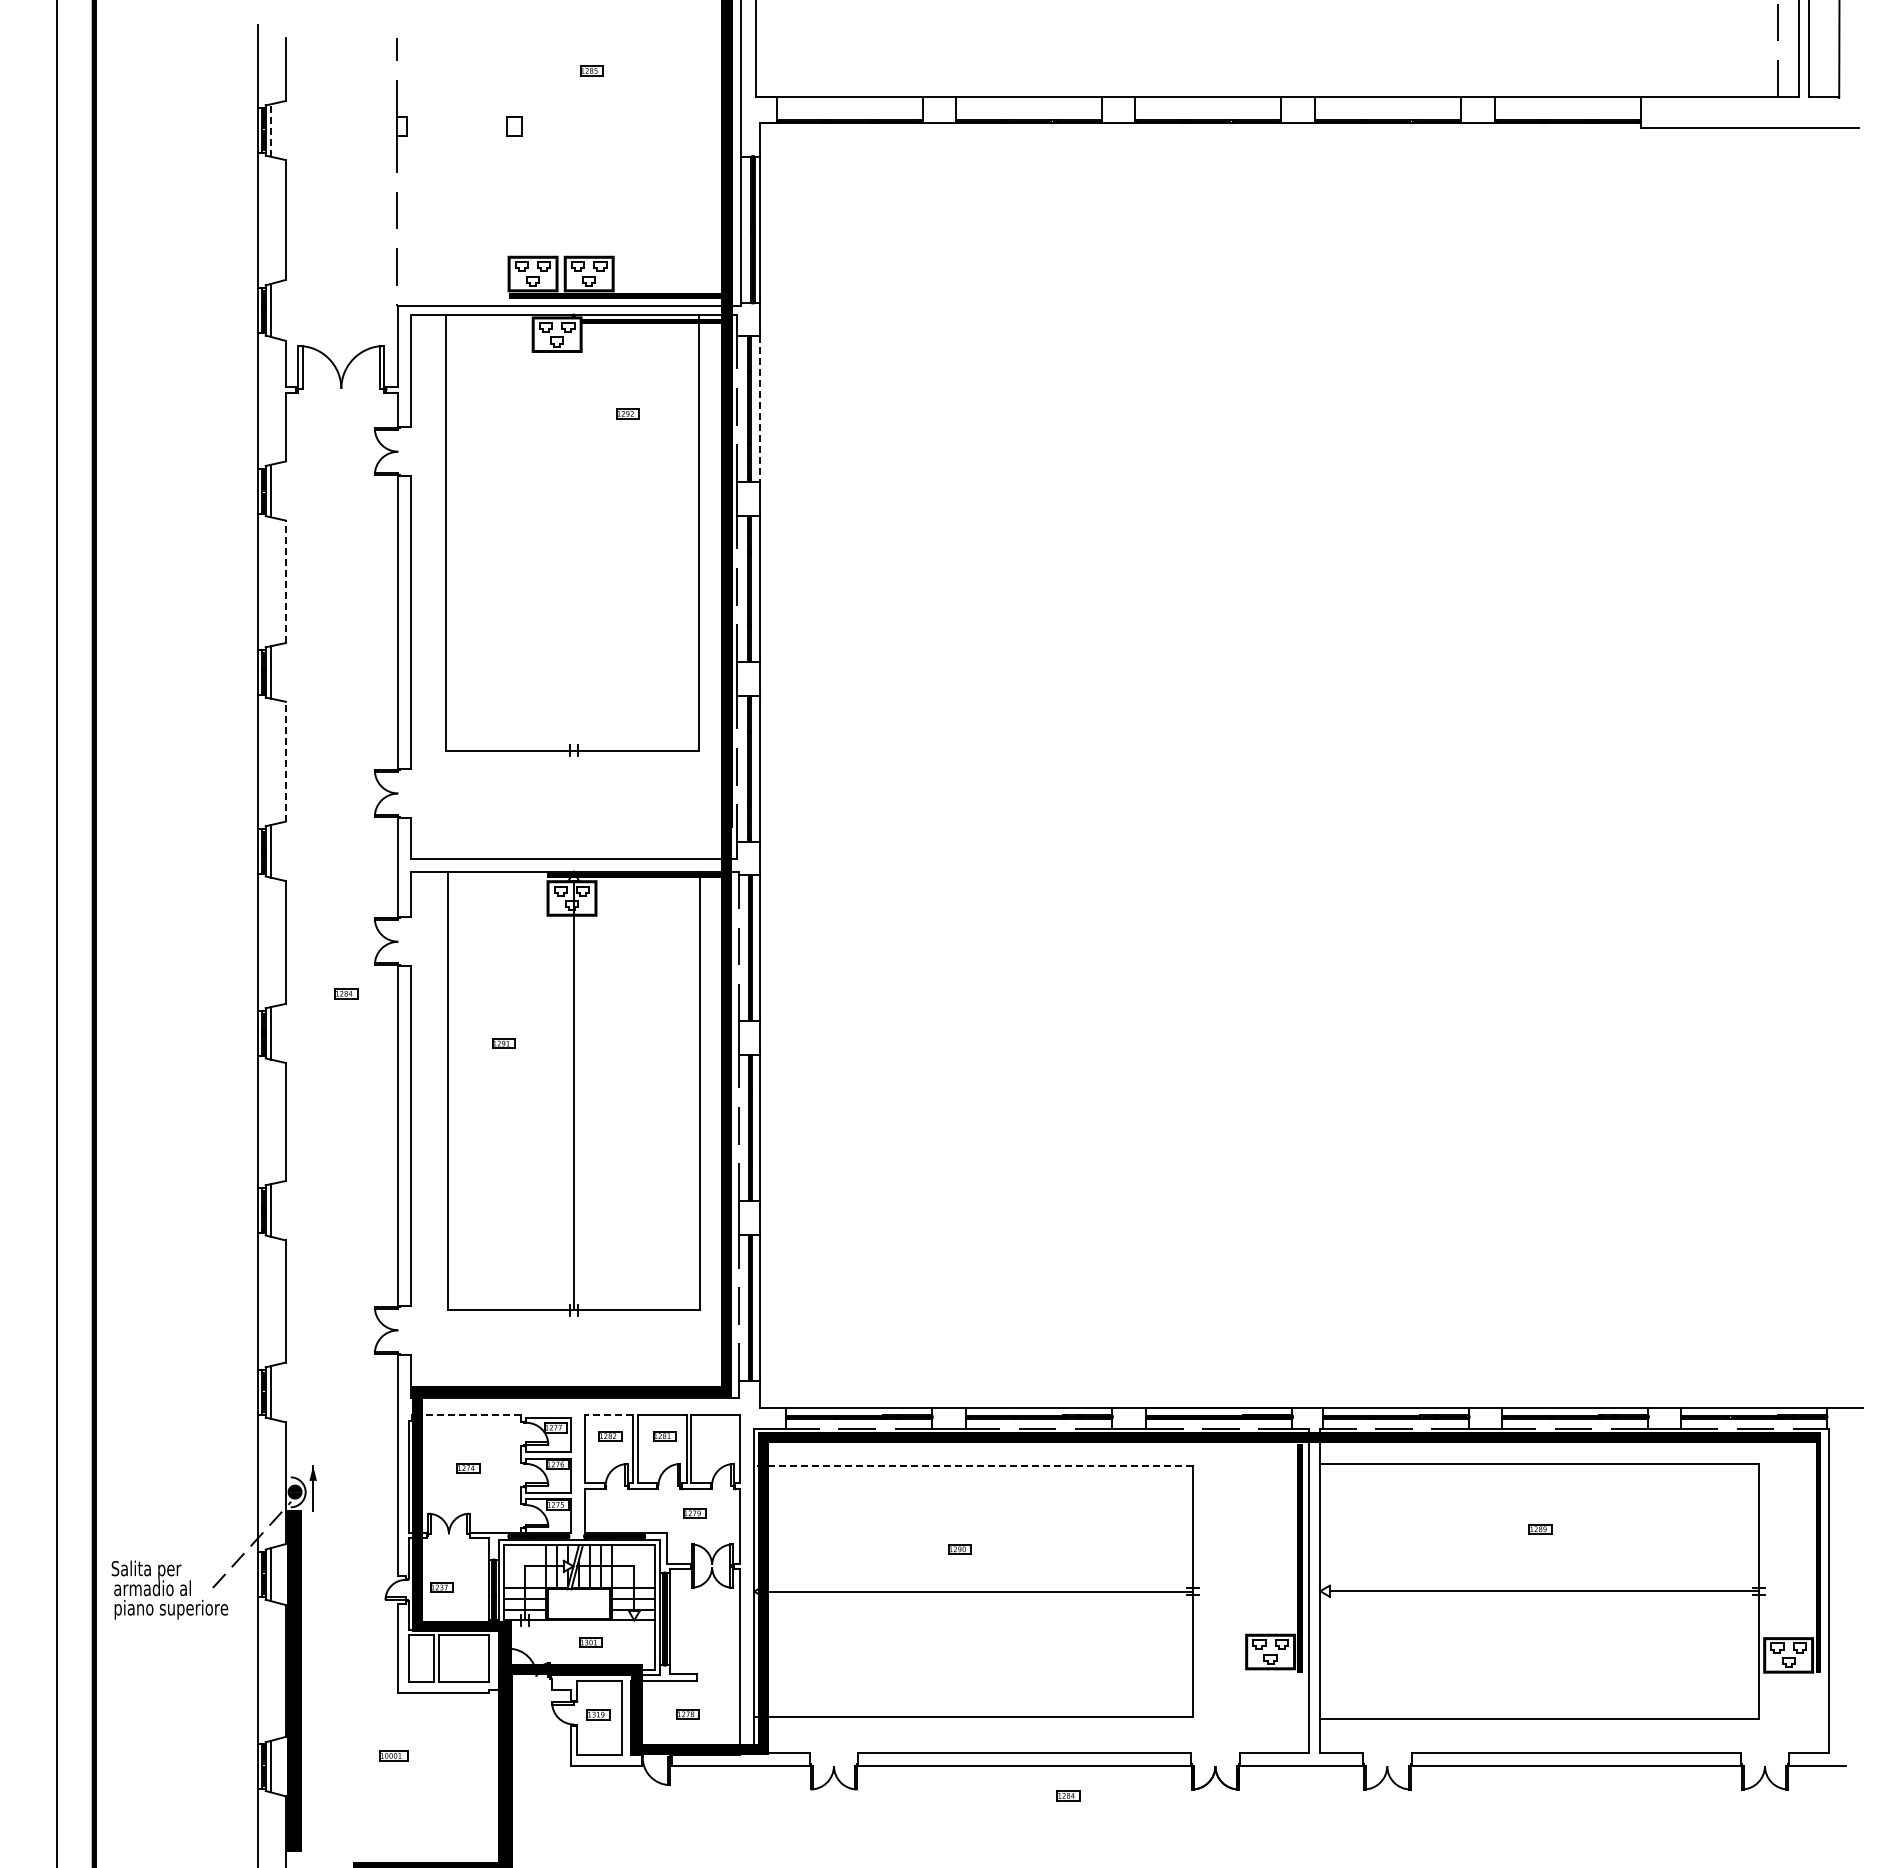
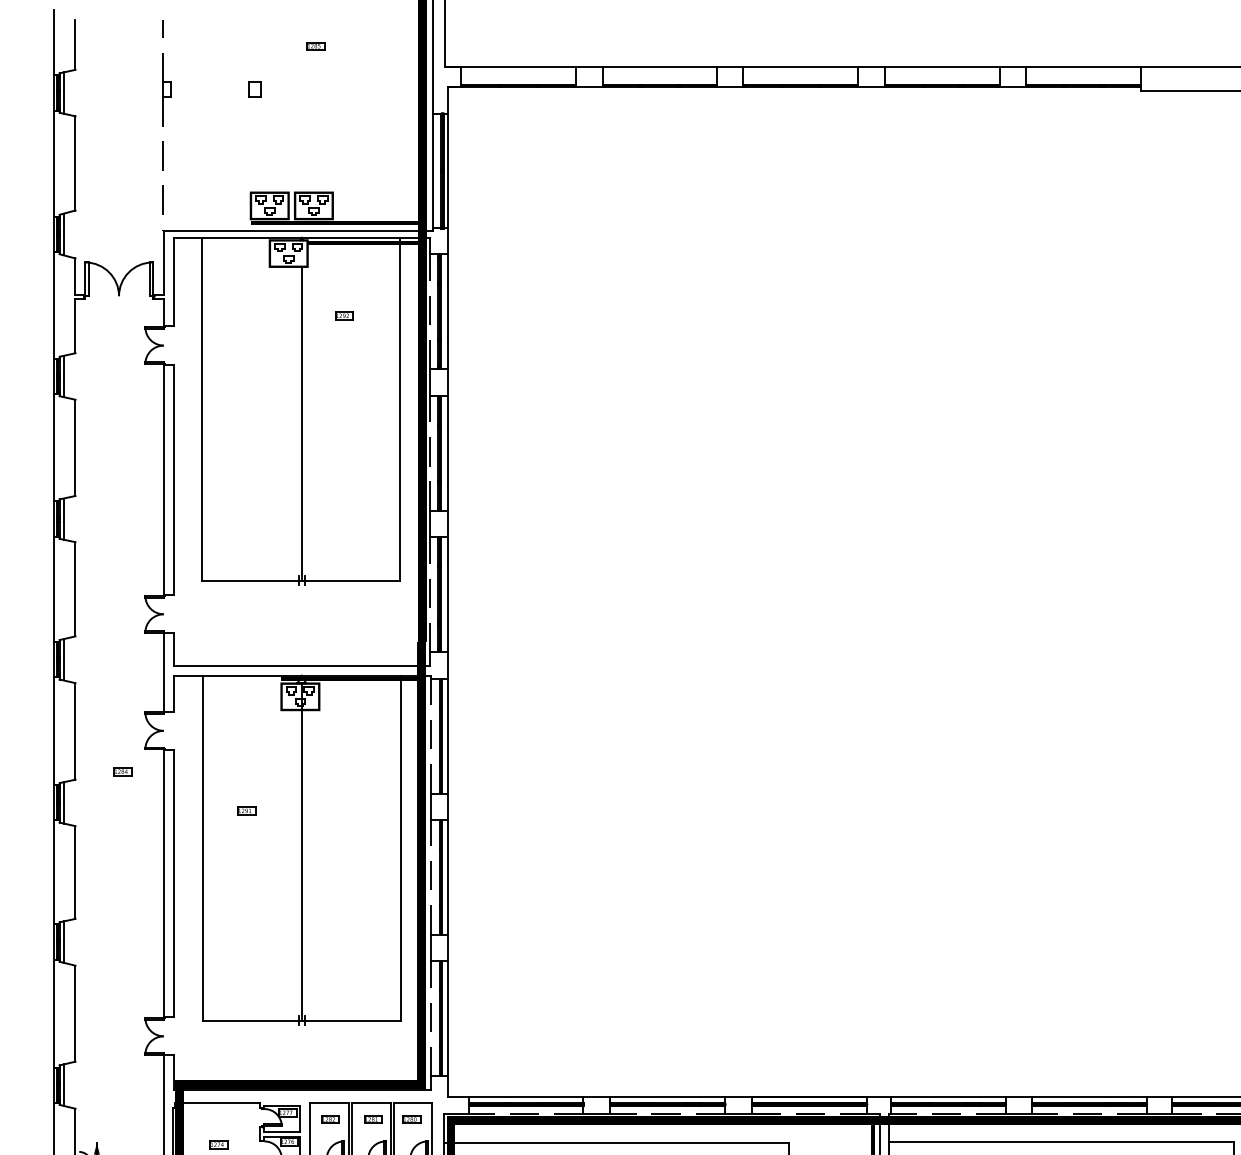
line: (270, 130) -> (63, 93), dashed -> solid
line: (759, 408) -> (447, 311), dashed -> solid
line: (573, 550) -> (301, 423), added
line: (285, 581) -> (75, 447), dashed -> solid
line: (285, 761) -> (75, 589), dashed -> solid
line: (466, 1415) -> (217, 1103), dashed -> solid
line: (608, 1415) -> (329, 1103), dashed -> solid
part: (713, 1436) -> (411, 1119), added
line: (973, 1466) -> (616, 1143), dashed -> solid

